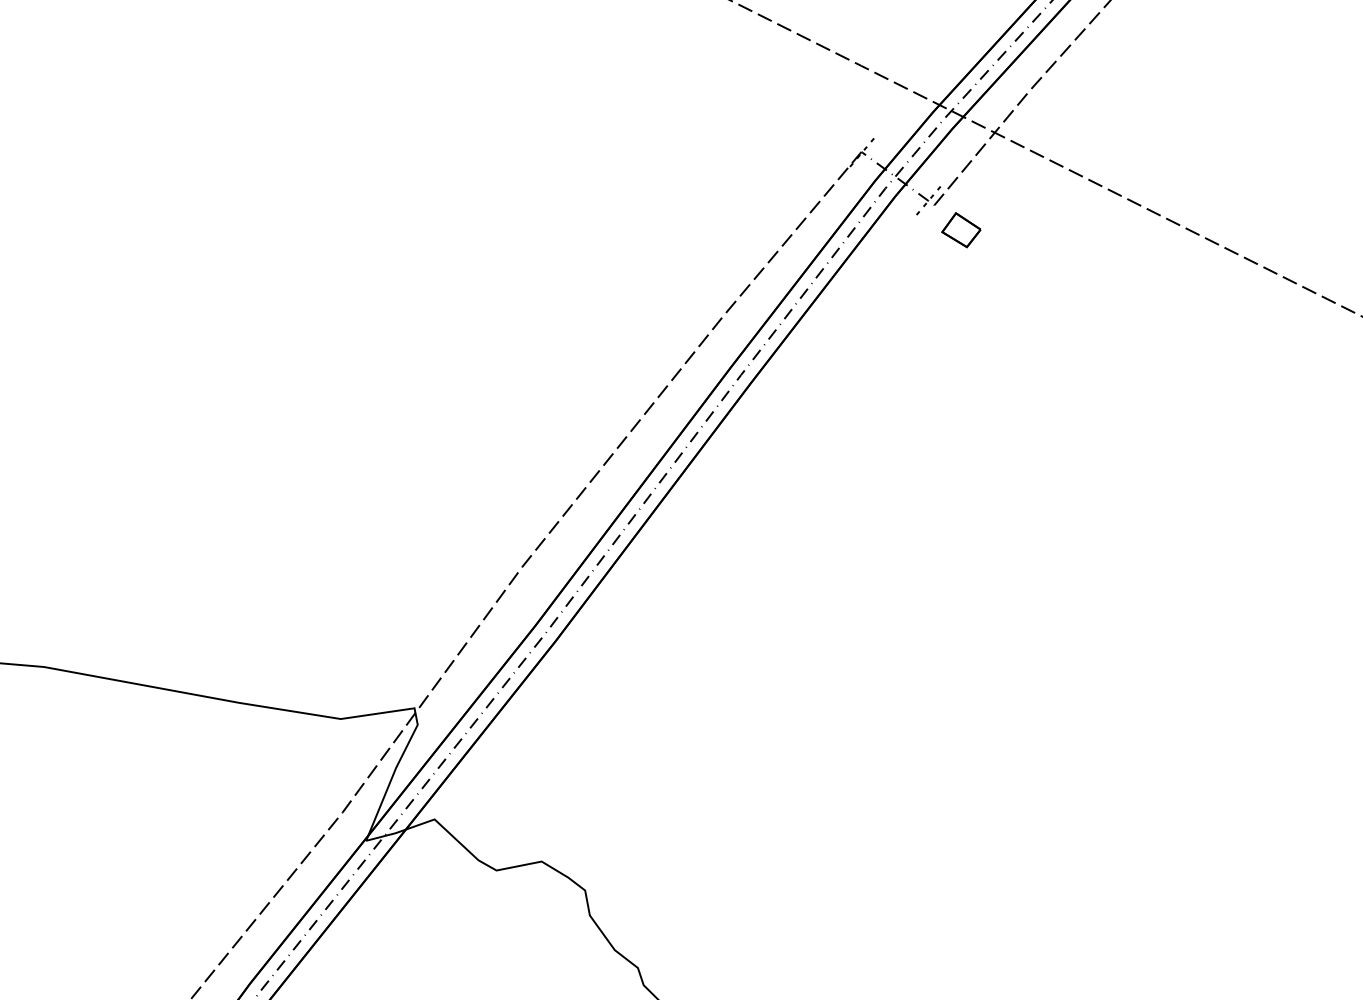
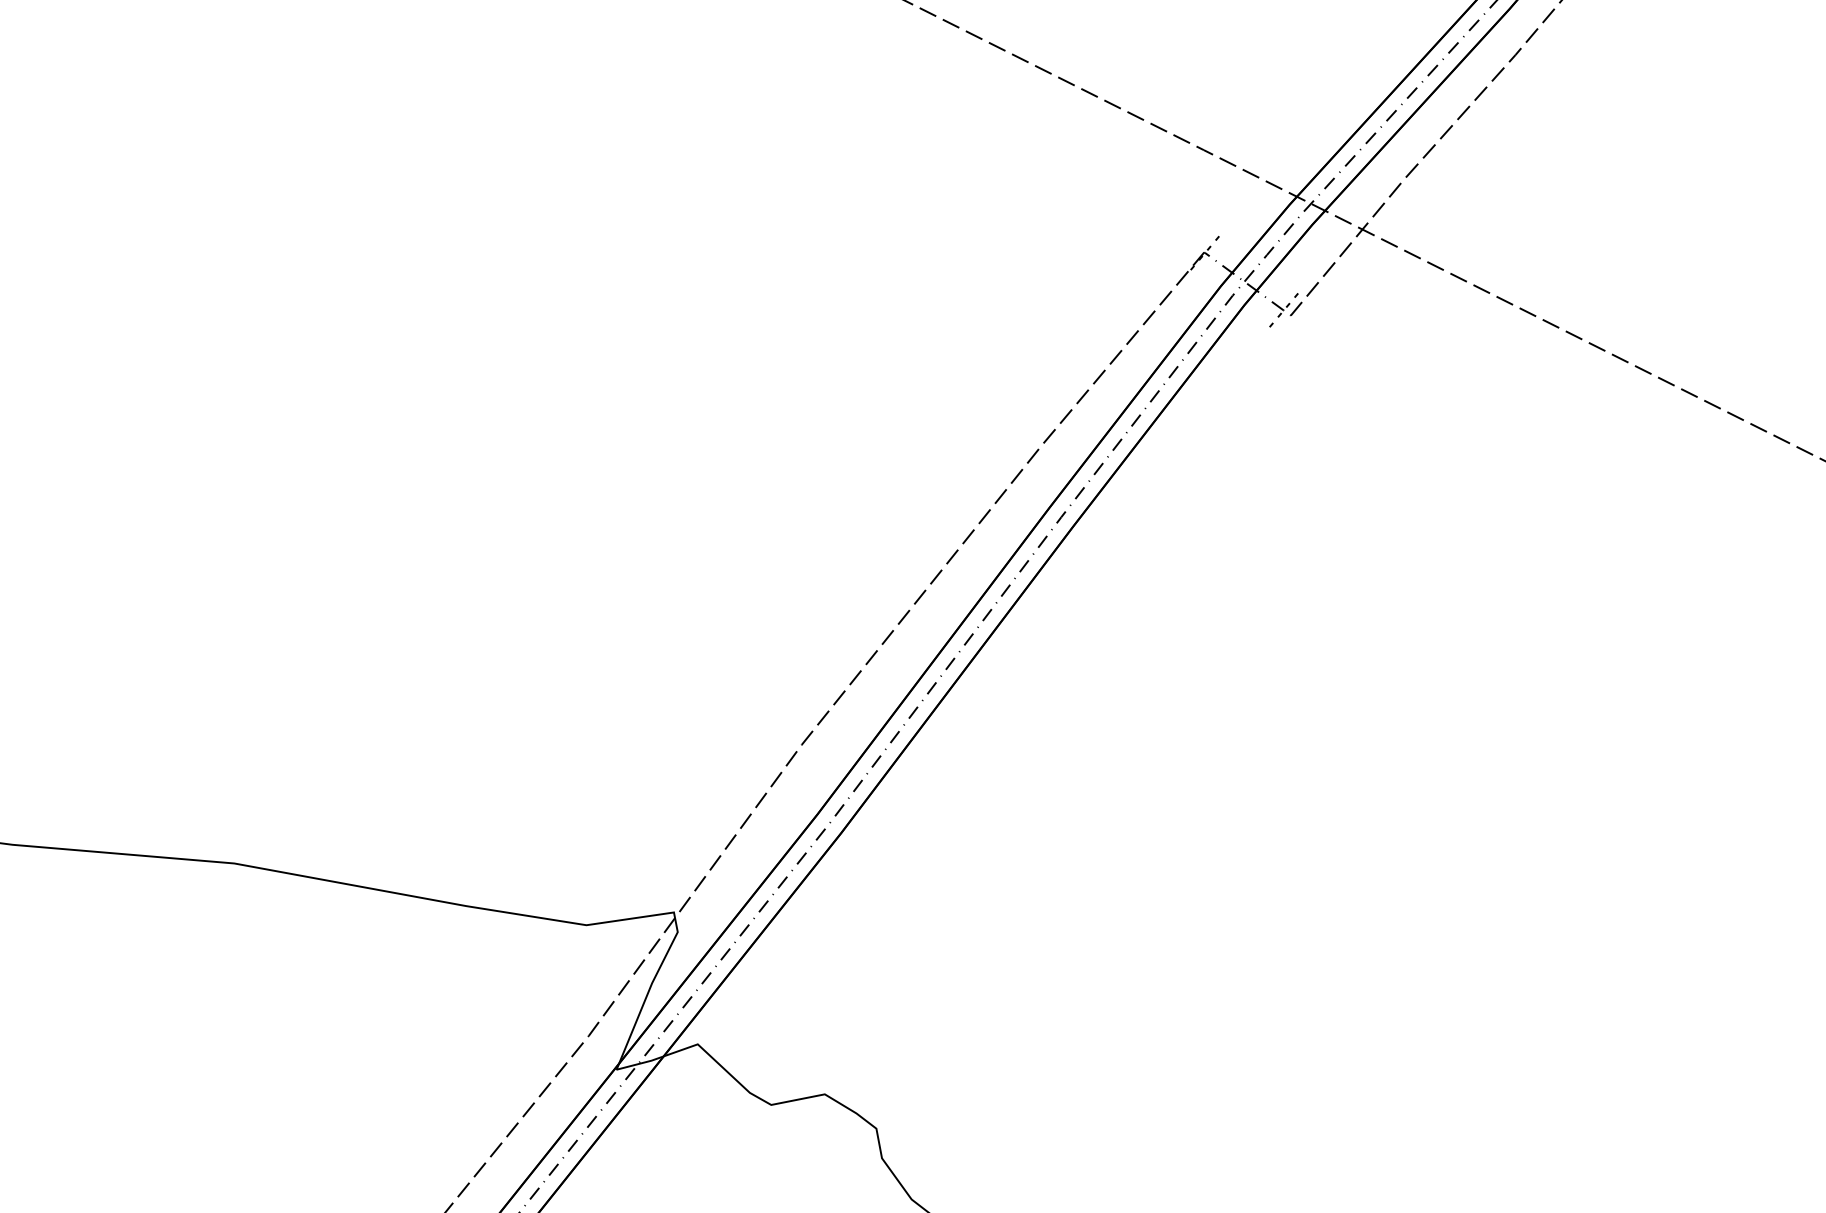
part: (961, 230) -> (1322, 345), removed

